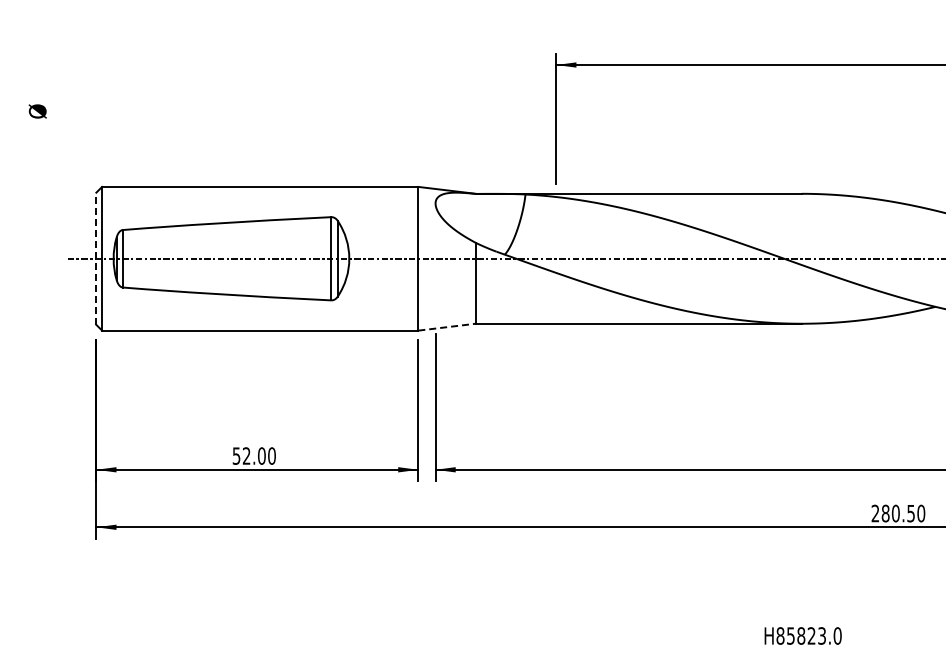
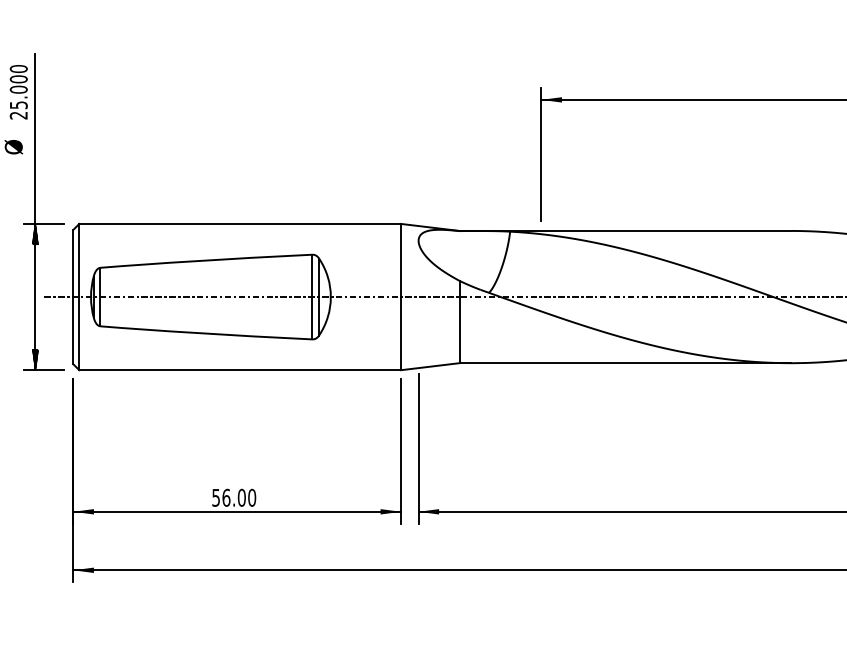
part: (60, 175) -> (36, 212), added
line: (96, 258) -> (73, 296), dashed -> solid
line: (447, 327) -> (430, 366), dashed -> solid
text: (246, 455) -> (226, 497), 52.00 -> 56.00

